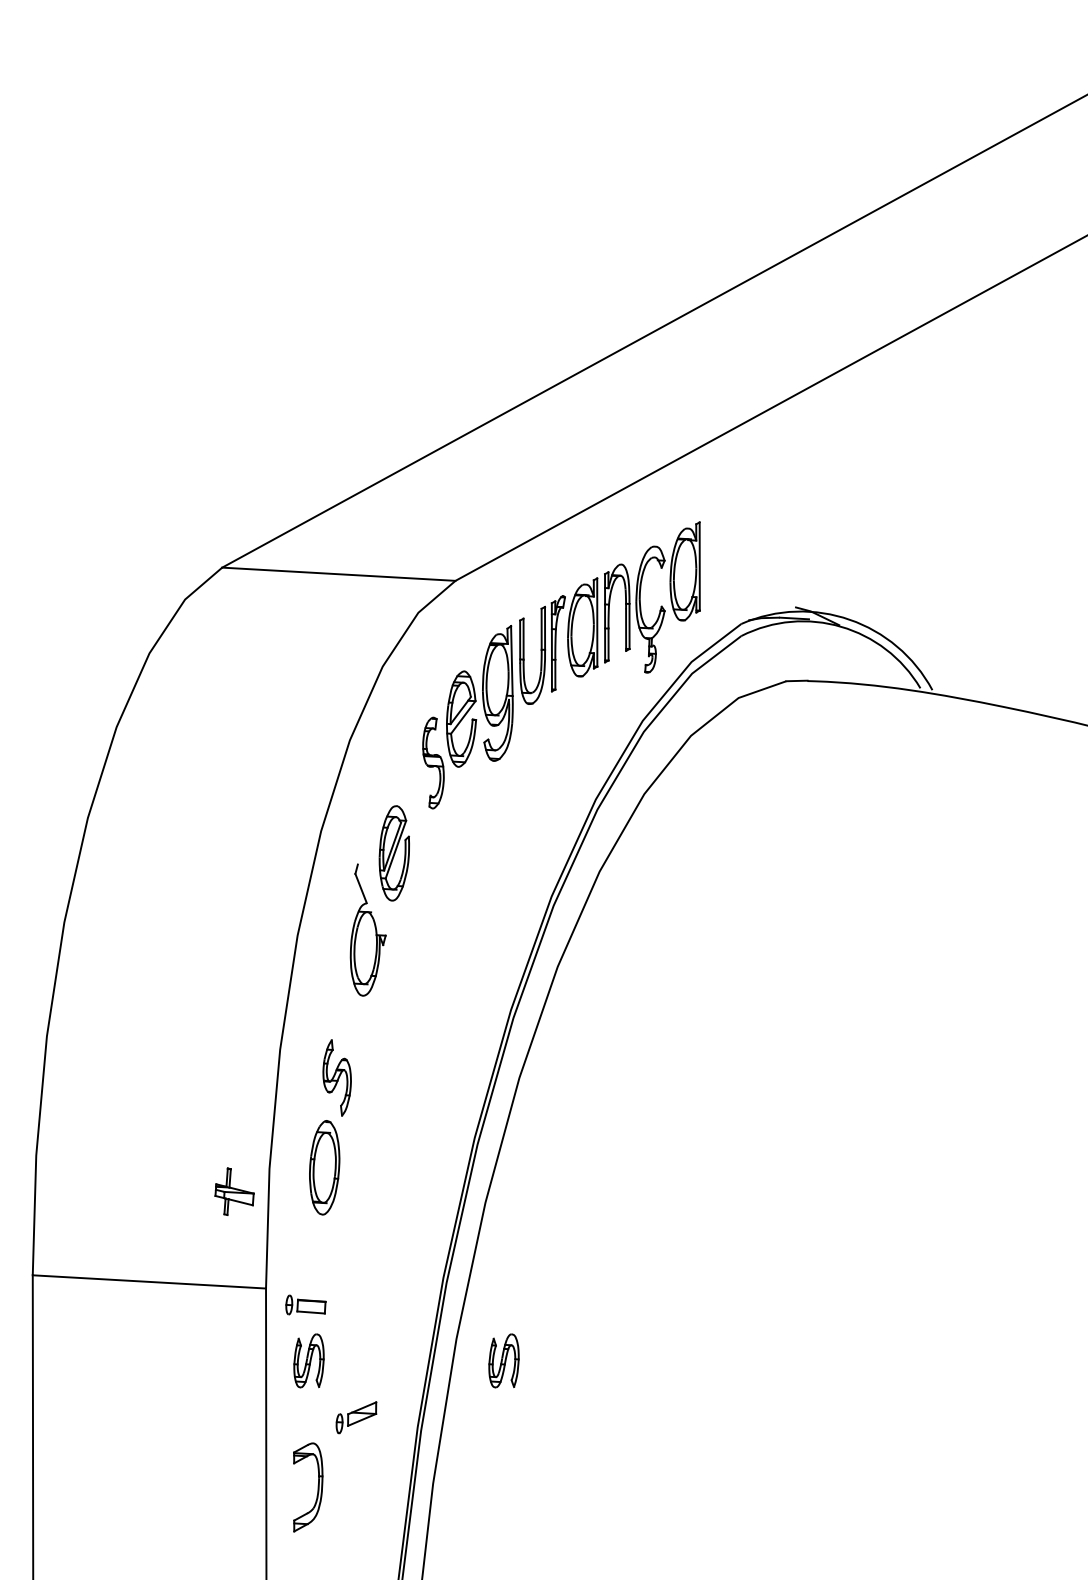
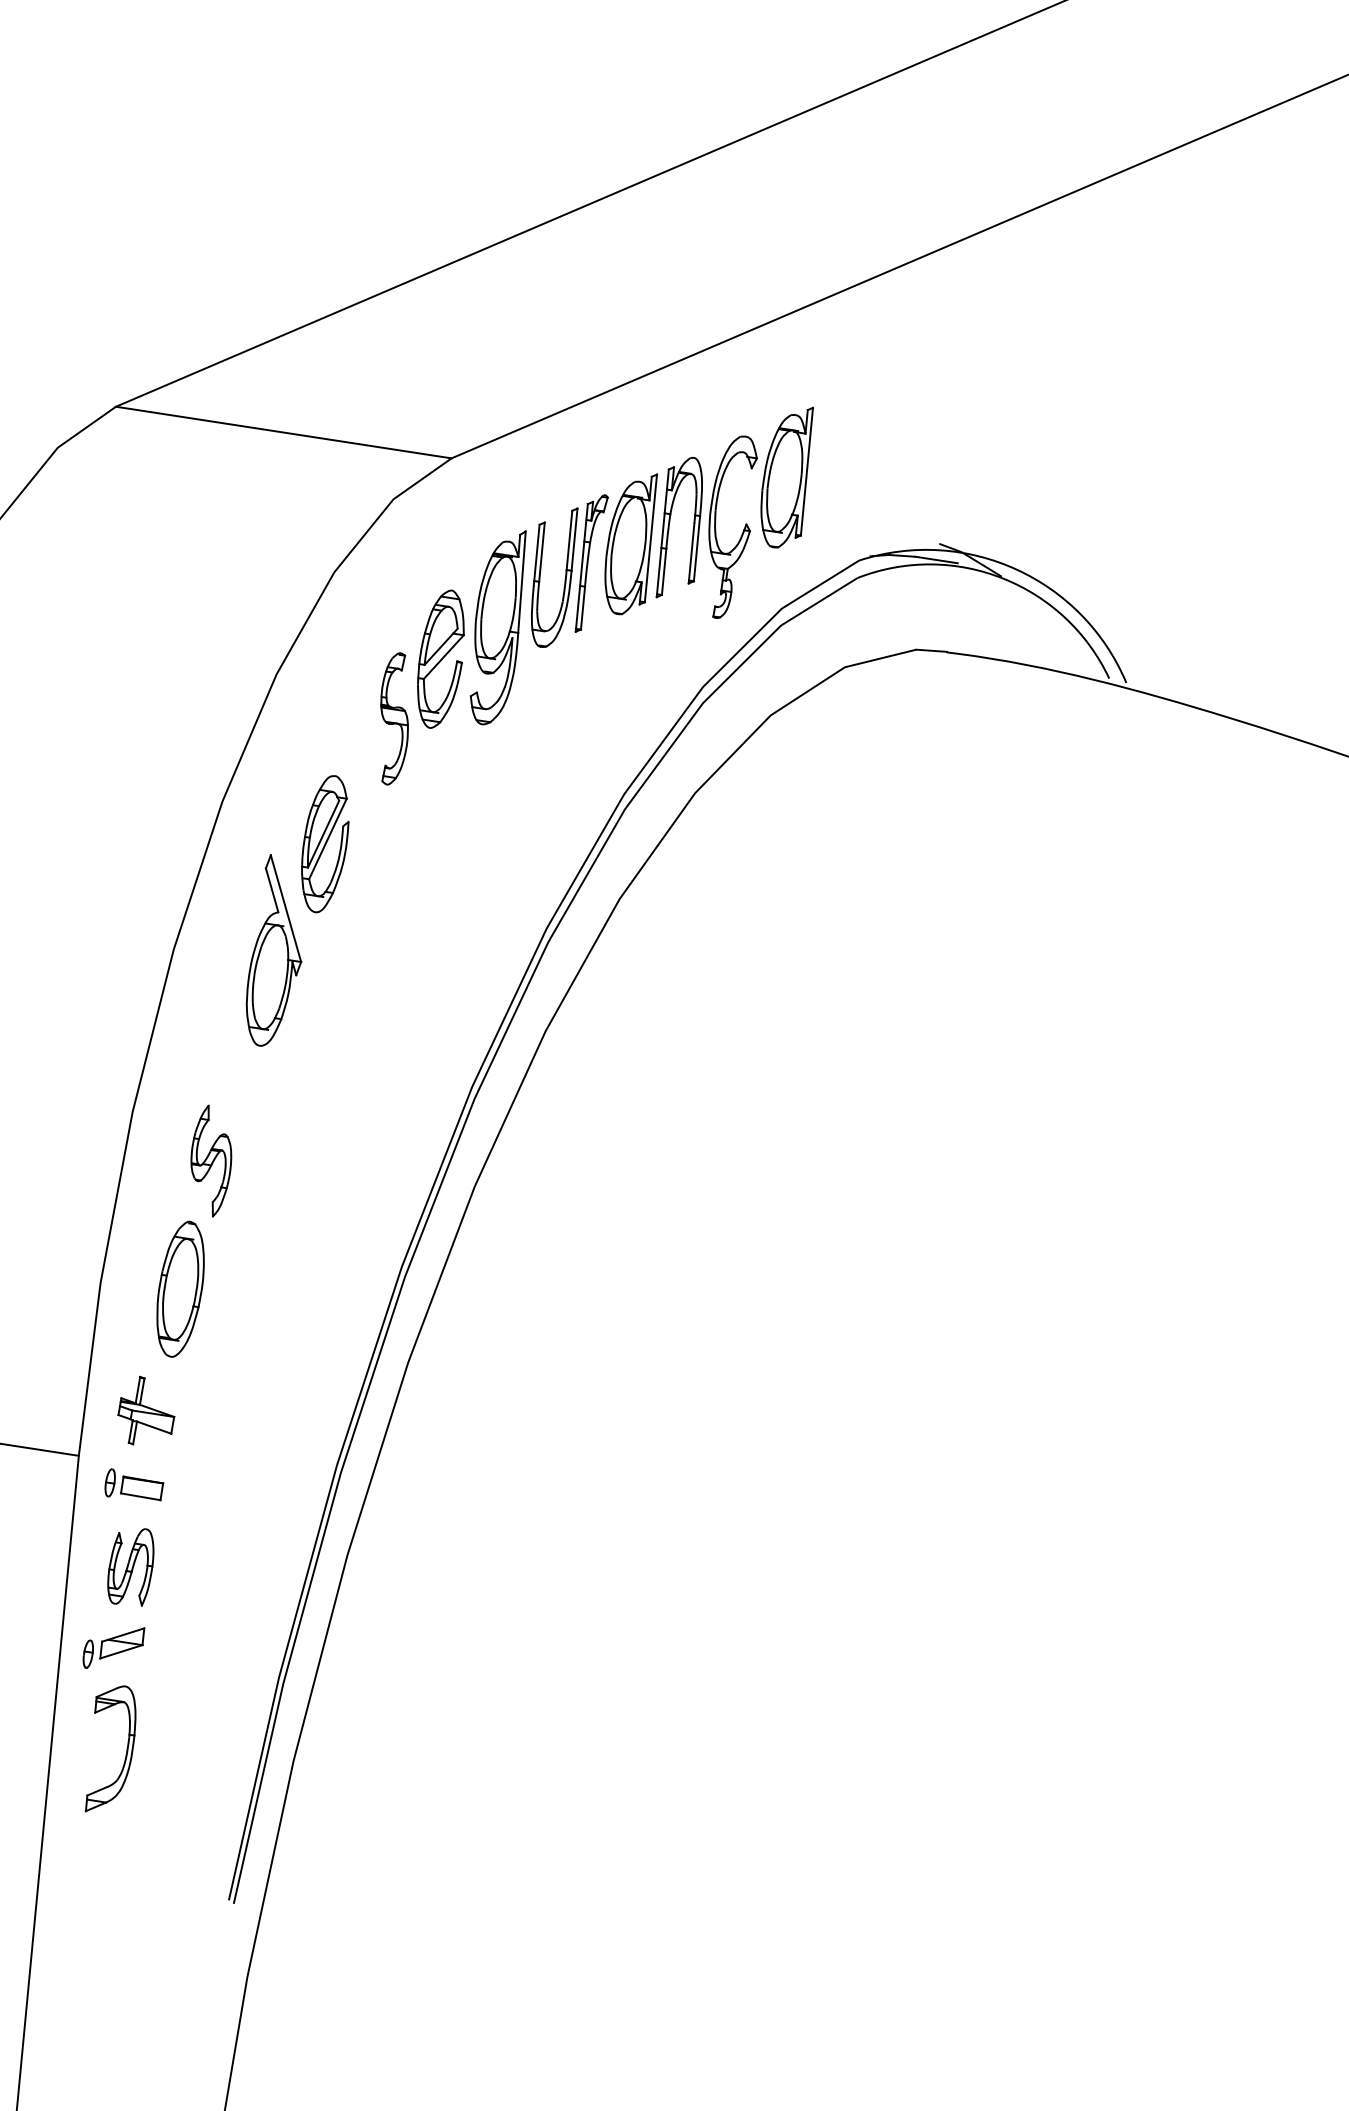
line: (371, 899) -> (285, 907), added
part: (234, 1191) -> (146, 1411), moved
part: (503, 1360) -> (412, 1593), removed
part: (356, 1417) -> (113, 1647), moved

